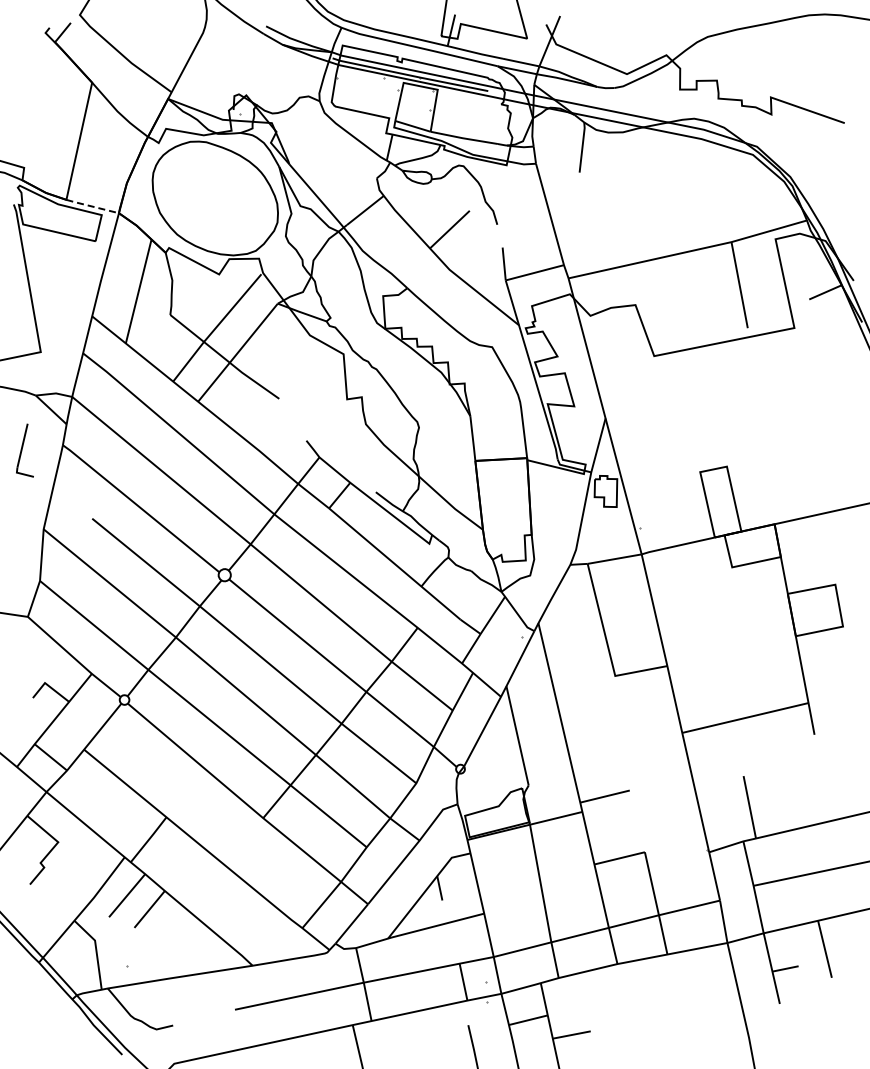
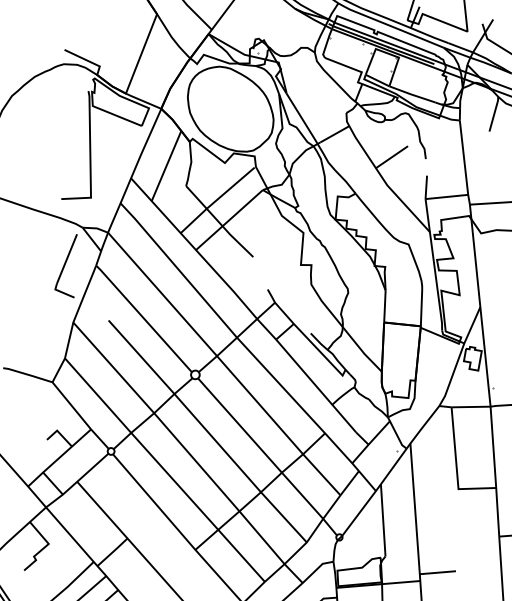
line: (91, 206) -> (142, 101), dashed -> solid
part: (24, 450) -> (68, 265), size x1.67

